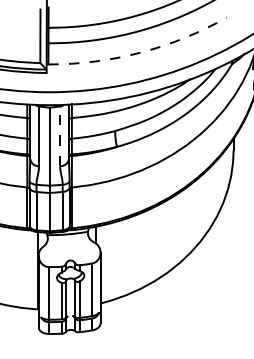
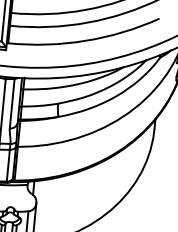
arc: (140, 52) -> (85, 40), dashed -> solid
line: (60, 136) -> (12, 103), dashed -> solid

